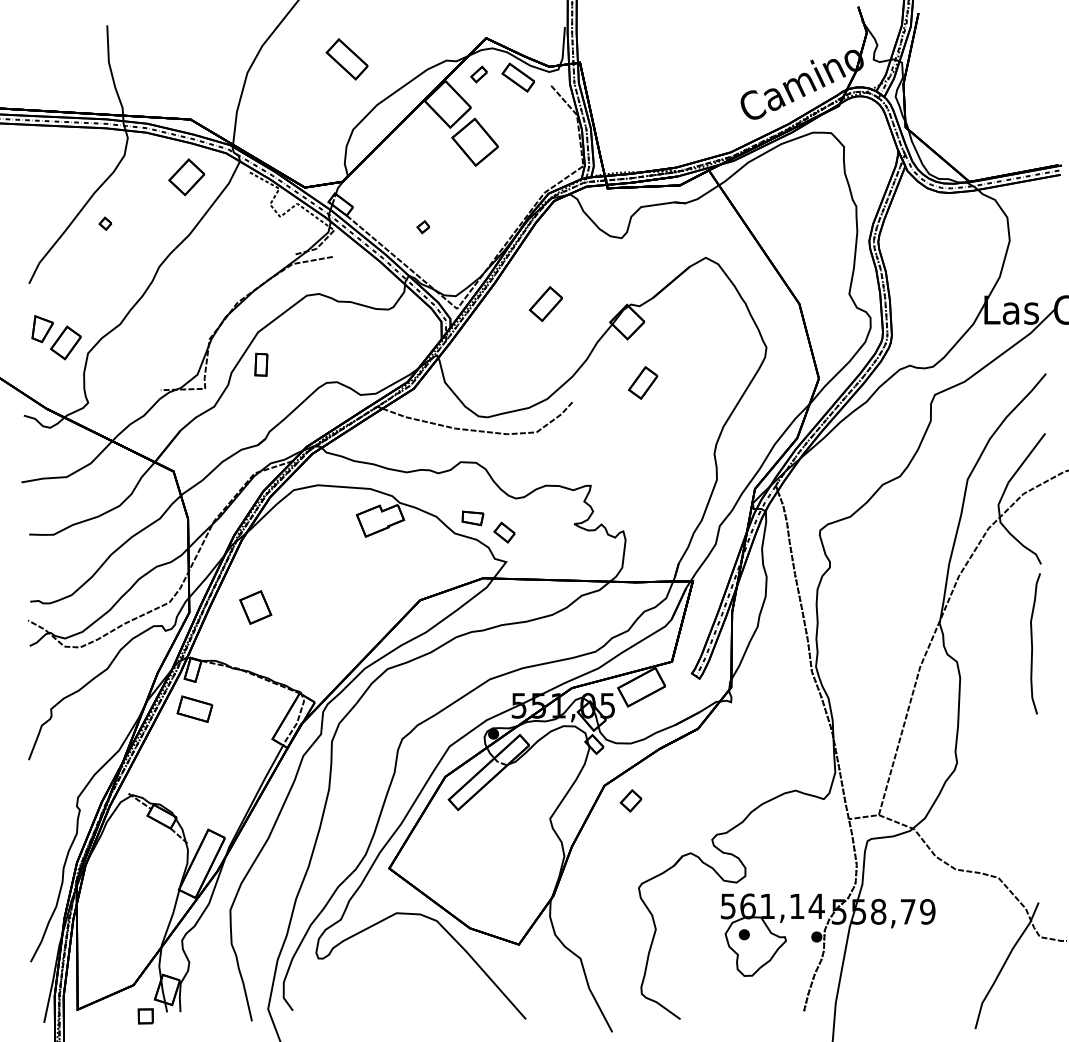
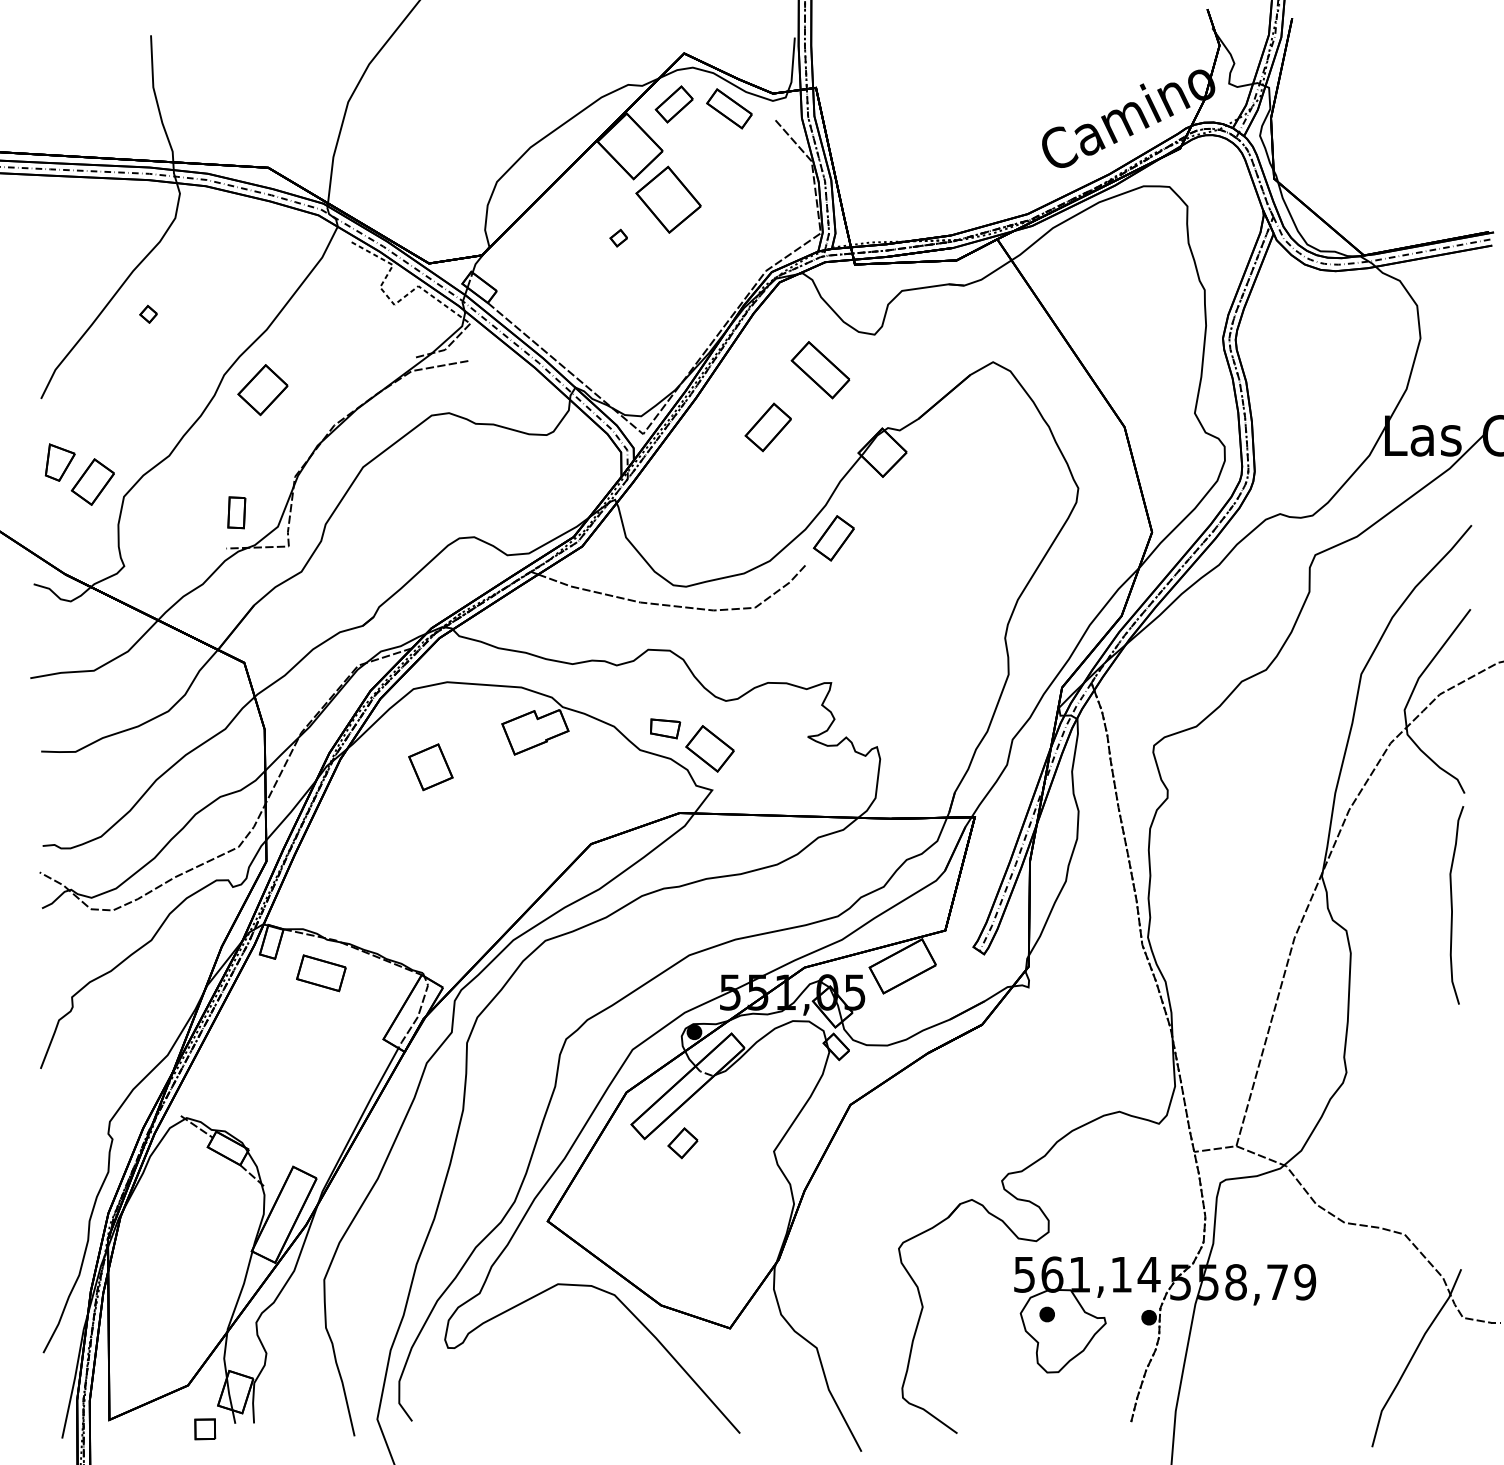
part: (347, 59) -> (820, 370), moved
part: (478, 74) -> (673, 104), size x1.67
part: (186, 177) -> (262, 390), moved
part: (423, 226) -> (618, 237), moved
part: (261, 364) -> (236, 512), moved
part: (642, 383) -> (833, 538), moved
part: (504, 532) -> (709, 748), size x1.67
part: (255, 607) -> (430, 767), moved
part: (195, 709) -> (321, 973), moved
part: (630, 801) -> (682, 1143), moved

